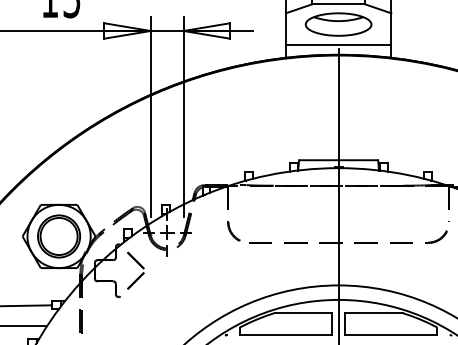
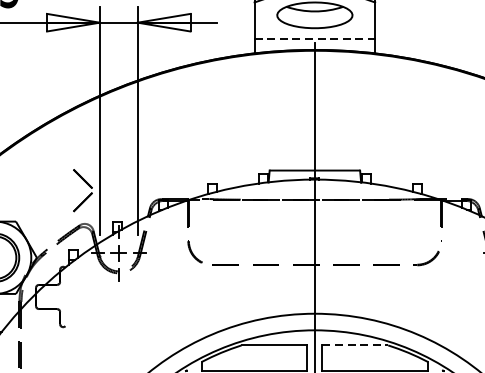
line: (338, 45) -> (314, 39), solid -> dashed
part: (139, 265) -> (87, 184), moved
line: (373, 313) -> (354, 345), solid -> dashed

